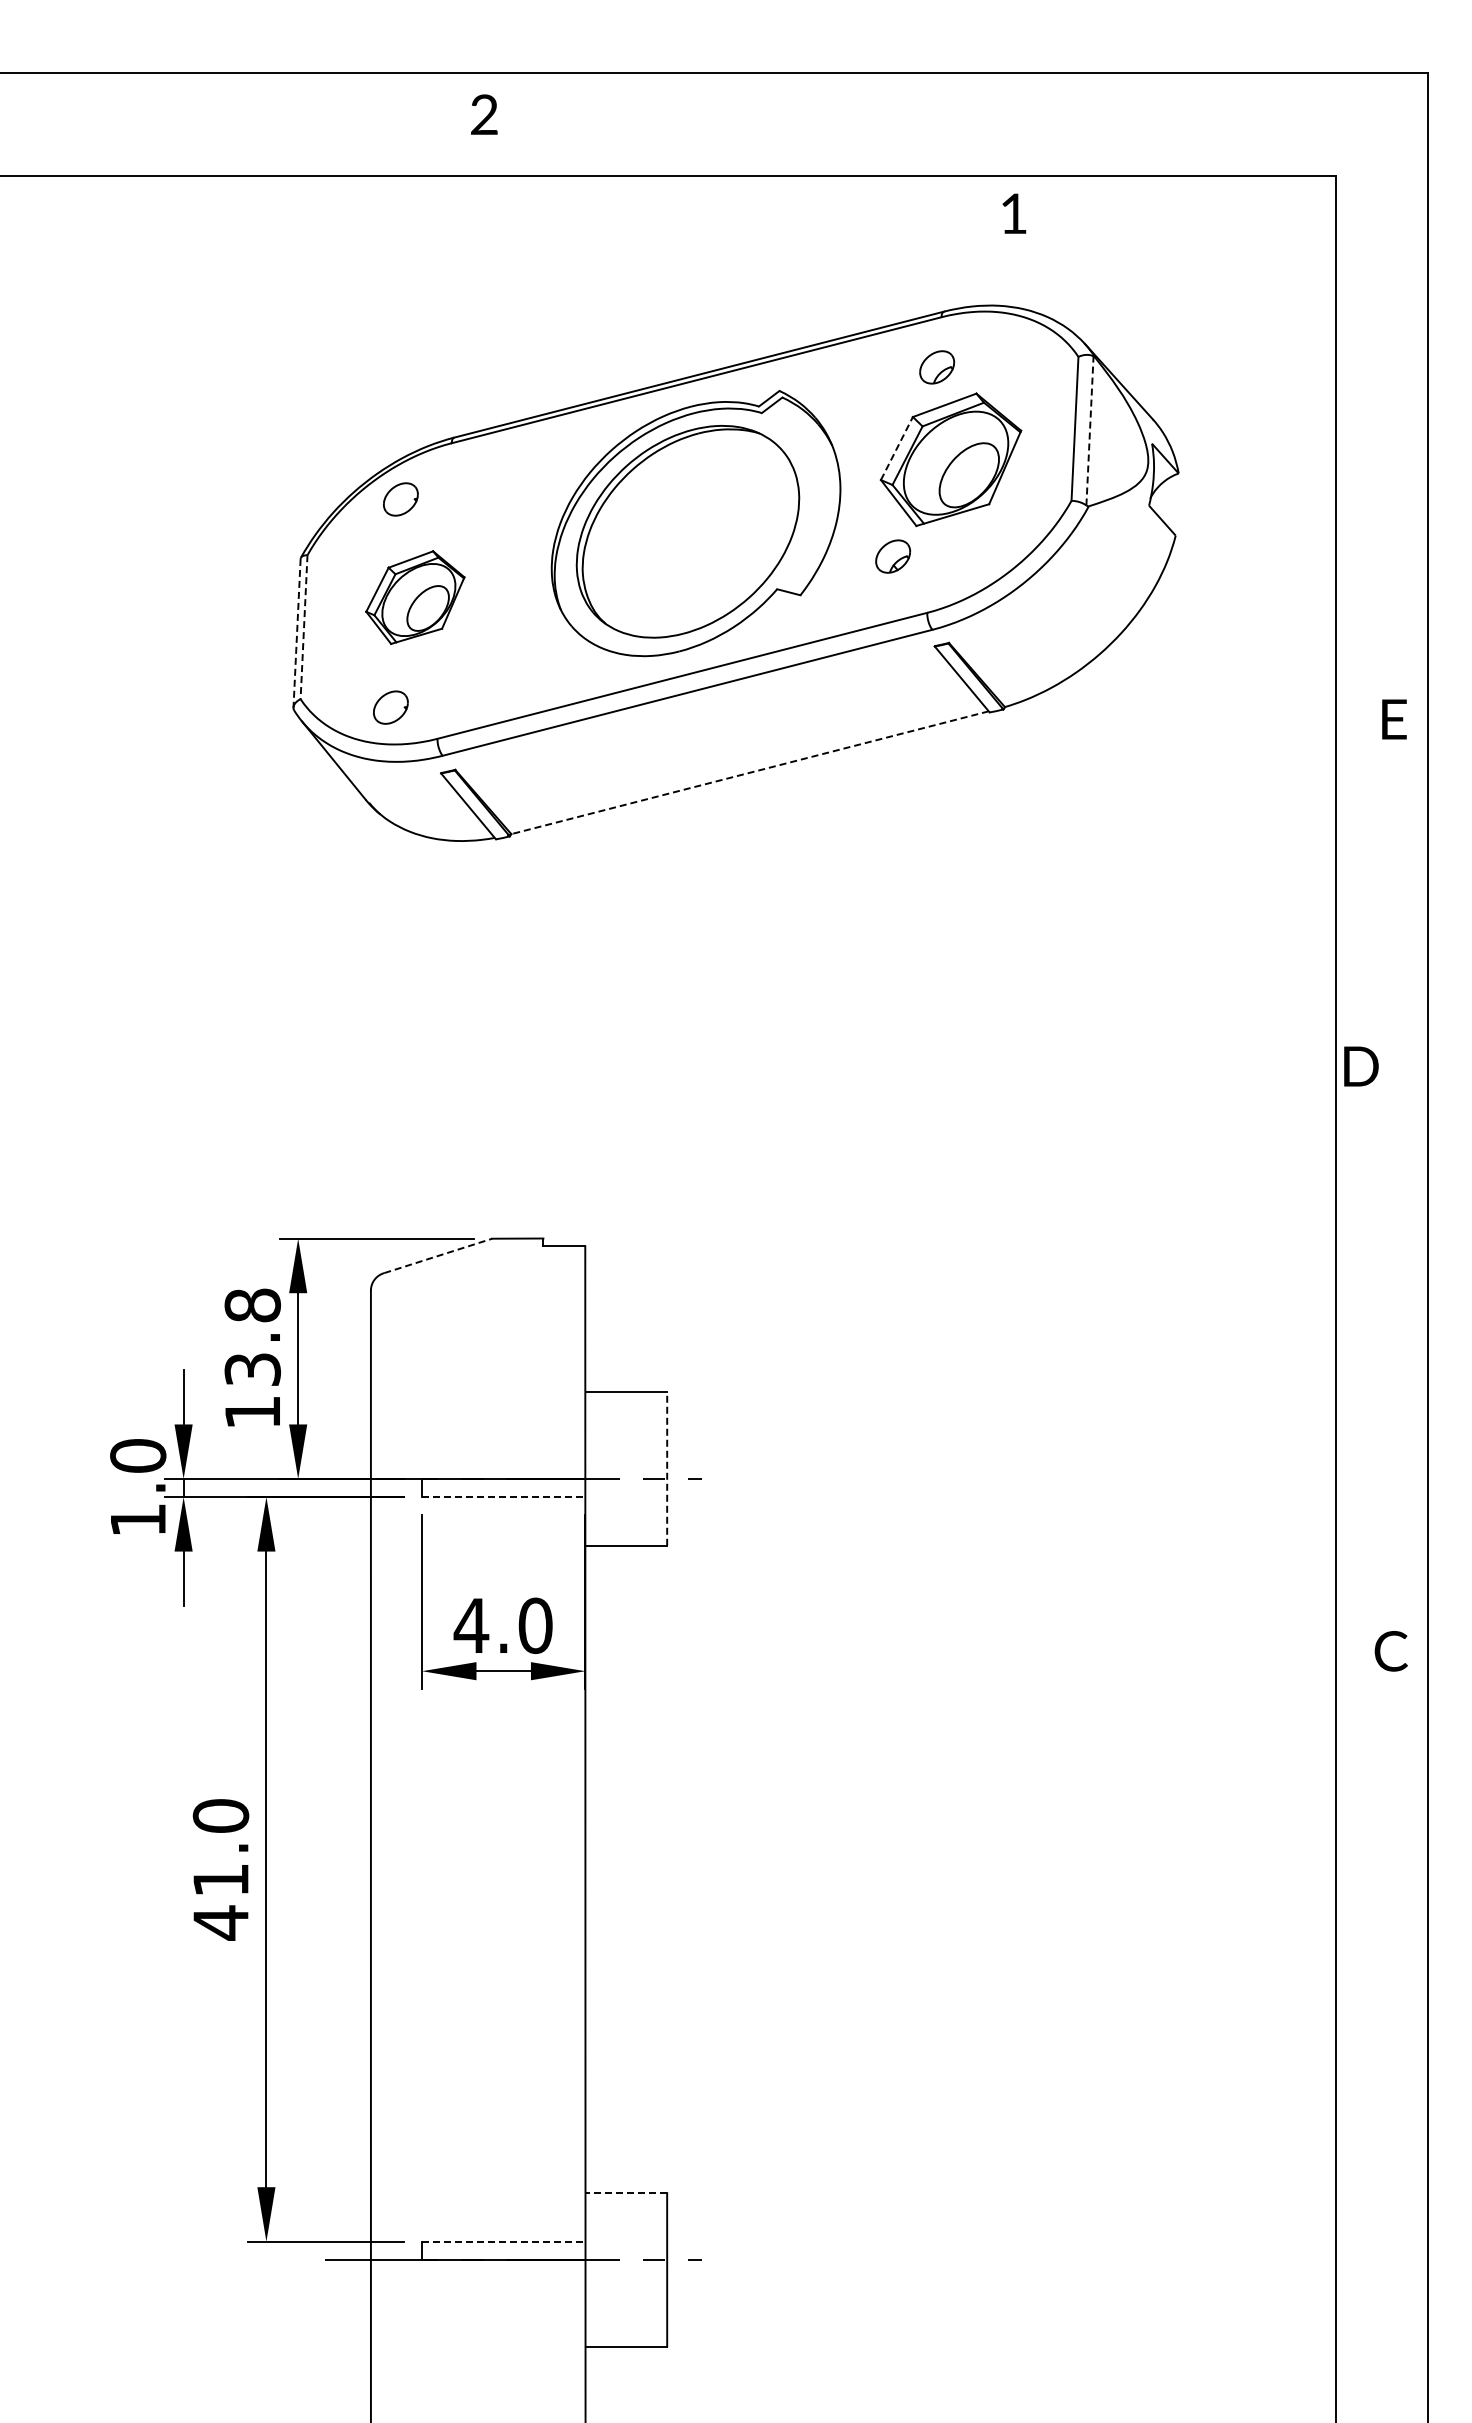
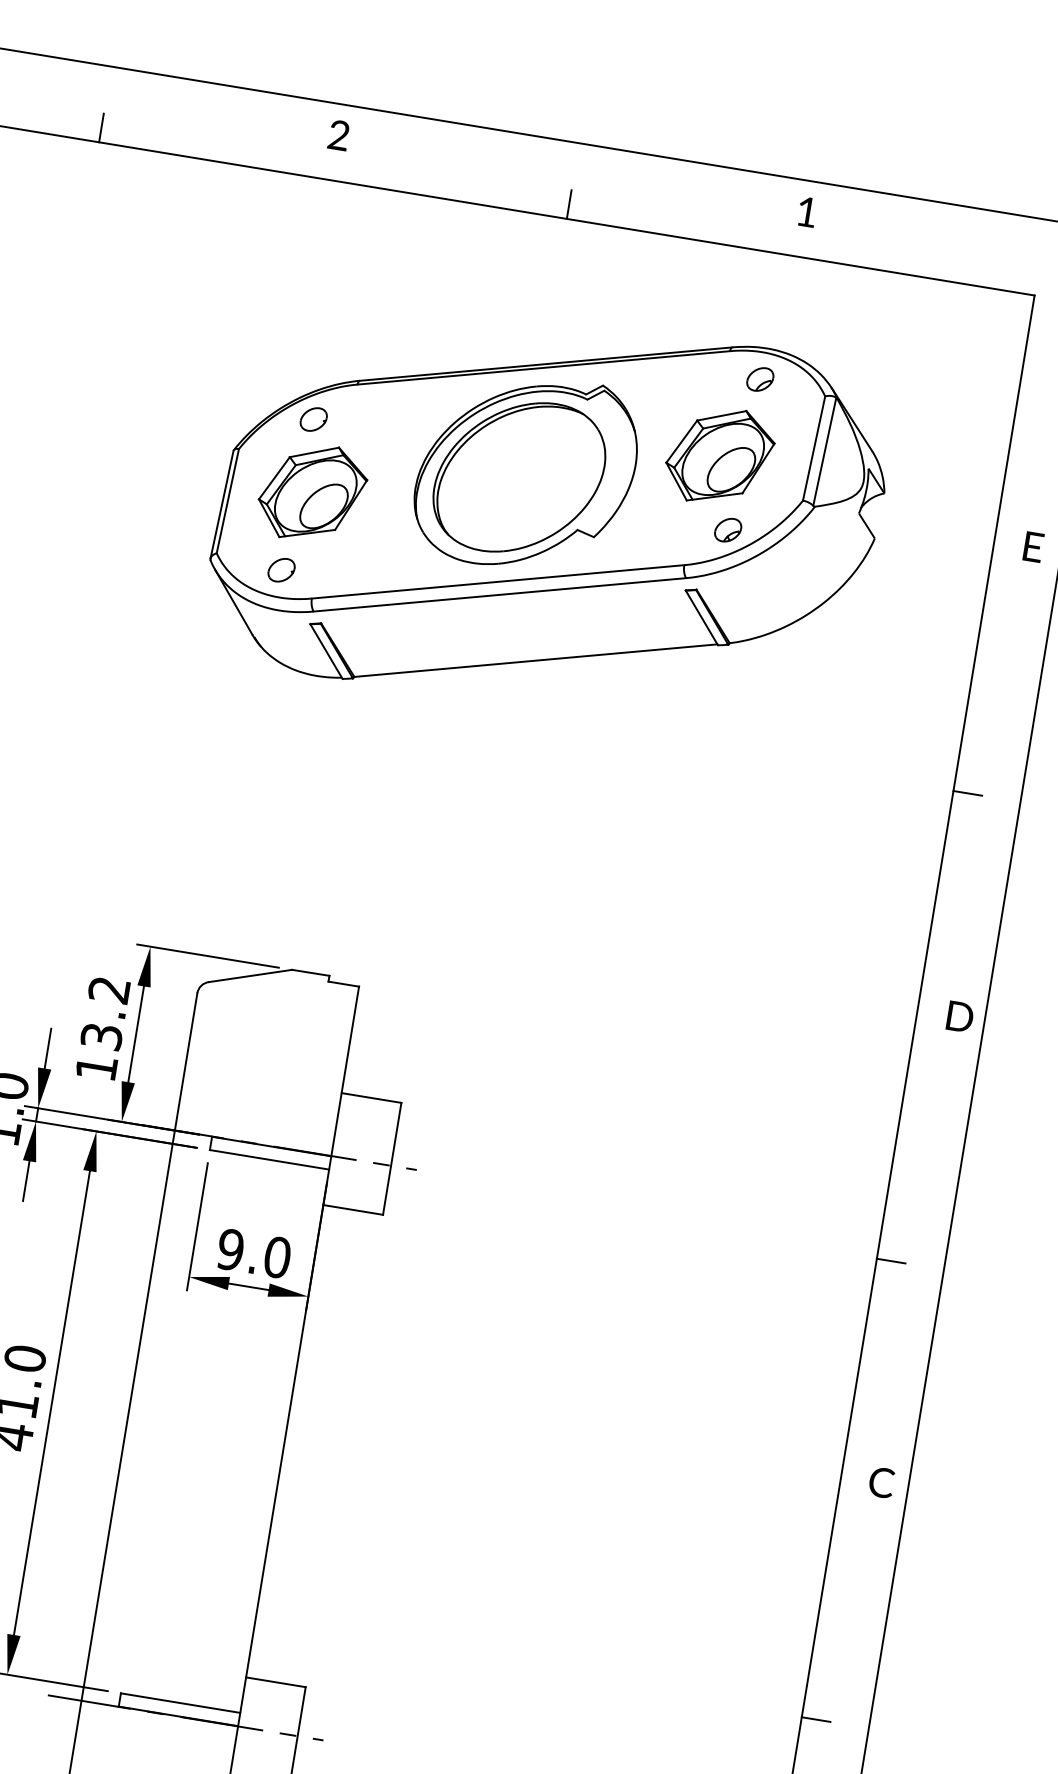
text: (484, 114) -> (339, 135), moved
line: (53, 156) -> (101, 127), added
line: (694, 156) -> (569, 204), added
text: (1014, 213) -> (807, 211), moved
part: (937, 367) -> (760, 379), moved
line: (1089, 430) -> (824, 451), dashed -> solid
line: (897, 448) -> (682, 441), dashed -> solid
part: (893, 556) -> (728, 530), moved
part: (415, 597) -> (312, 492), size x1.43
line: (304, 627) -> (228, 501), dashed -> solid
line: (297, 633) -> (222, 504), dashed -> solid
text: (1394, 719) -> (1033, 547), moved
line: (749, 772) -> (535, 660), dashed -> solid
line: (1355, 855) -> (967, 793), added
text: (1361, 1066) -> (960, 1016), moved
line: (438, 1255) -> (250, 975), dashed -> solid
text: (252, 1305) -> (109, 989), 13.8 -> 13.2
line: (667, 1469) -> (392, 1159), dashed -> solid
line: (1355, 1496) -> (891, 1261), added
line: (503, 1497) -> (269, 1160), dashed -> solid
text: (471, 1625) -> (230, 1249), 4.0 -> 9.0
text: (1390, 1651) -> (881, 1482), moved
line: (1355, 2124) -> (816, 1719), added
line: (626, 2193) -> (275, 1682), dashed -> solid
line: (503, 2241) -> (180, 1702), dashed -> solid

